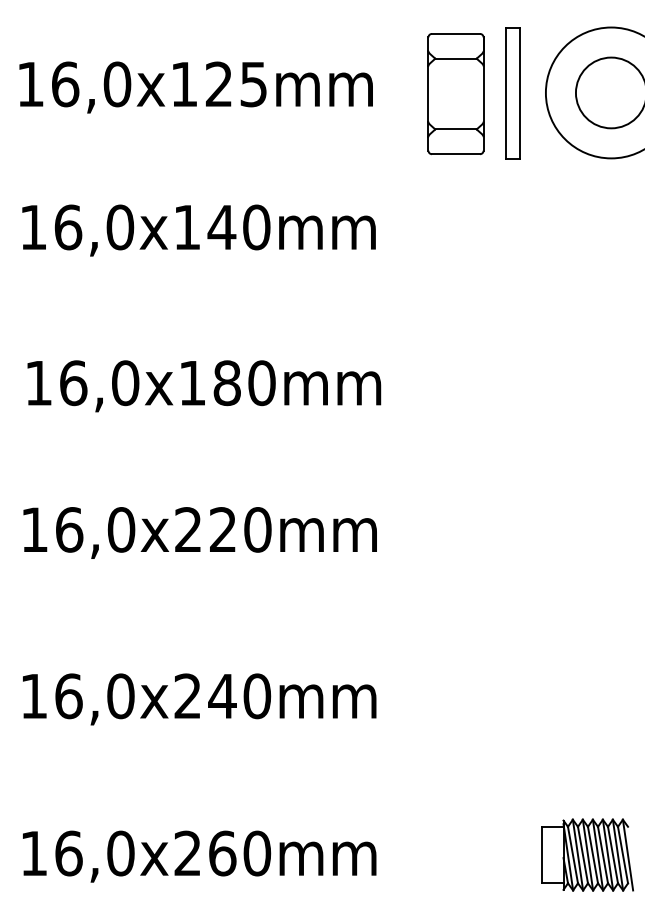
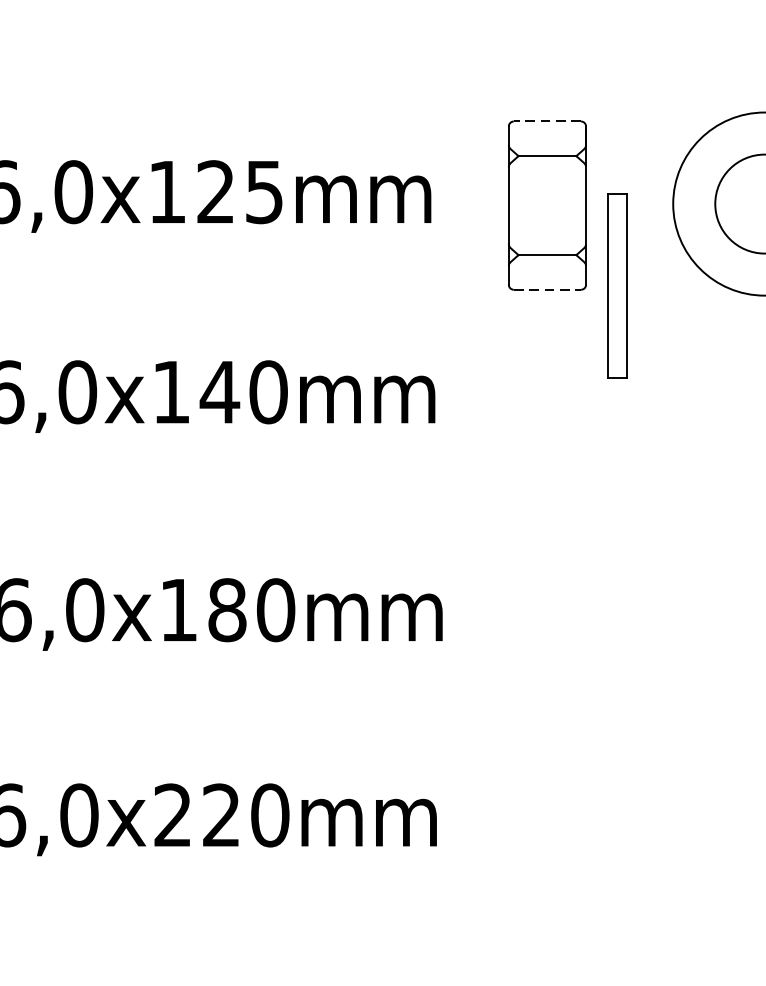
line: (455, 33) -> (546, 120), solid -> dashed
part: (512, 93) -> (616, 285), moved
line: (456, 154) -> (548, 290), solid -> dashed

